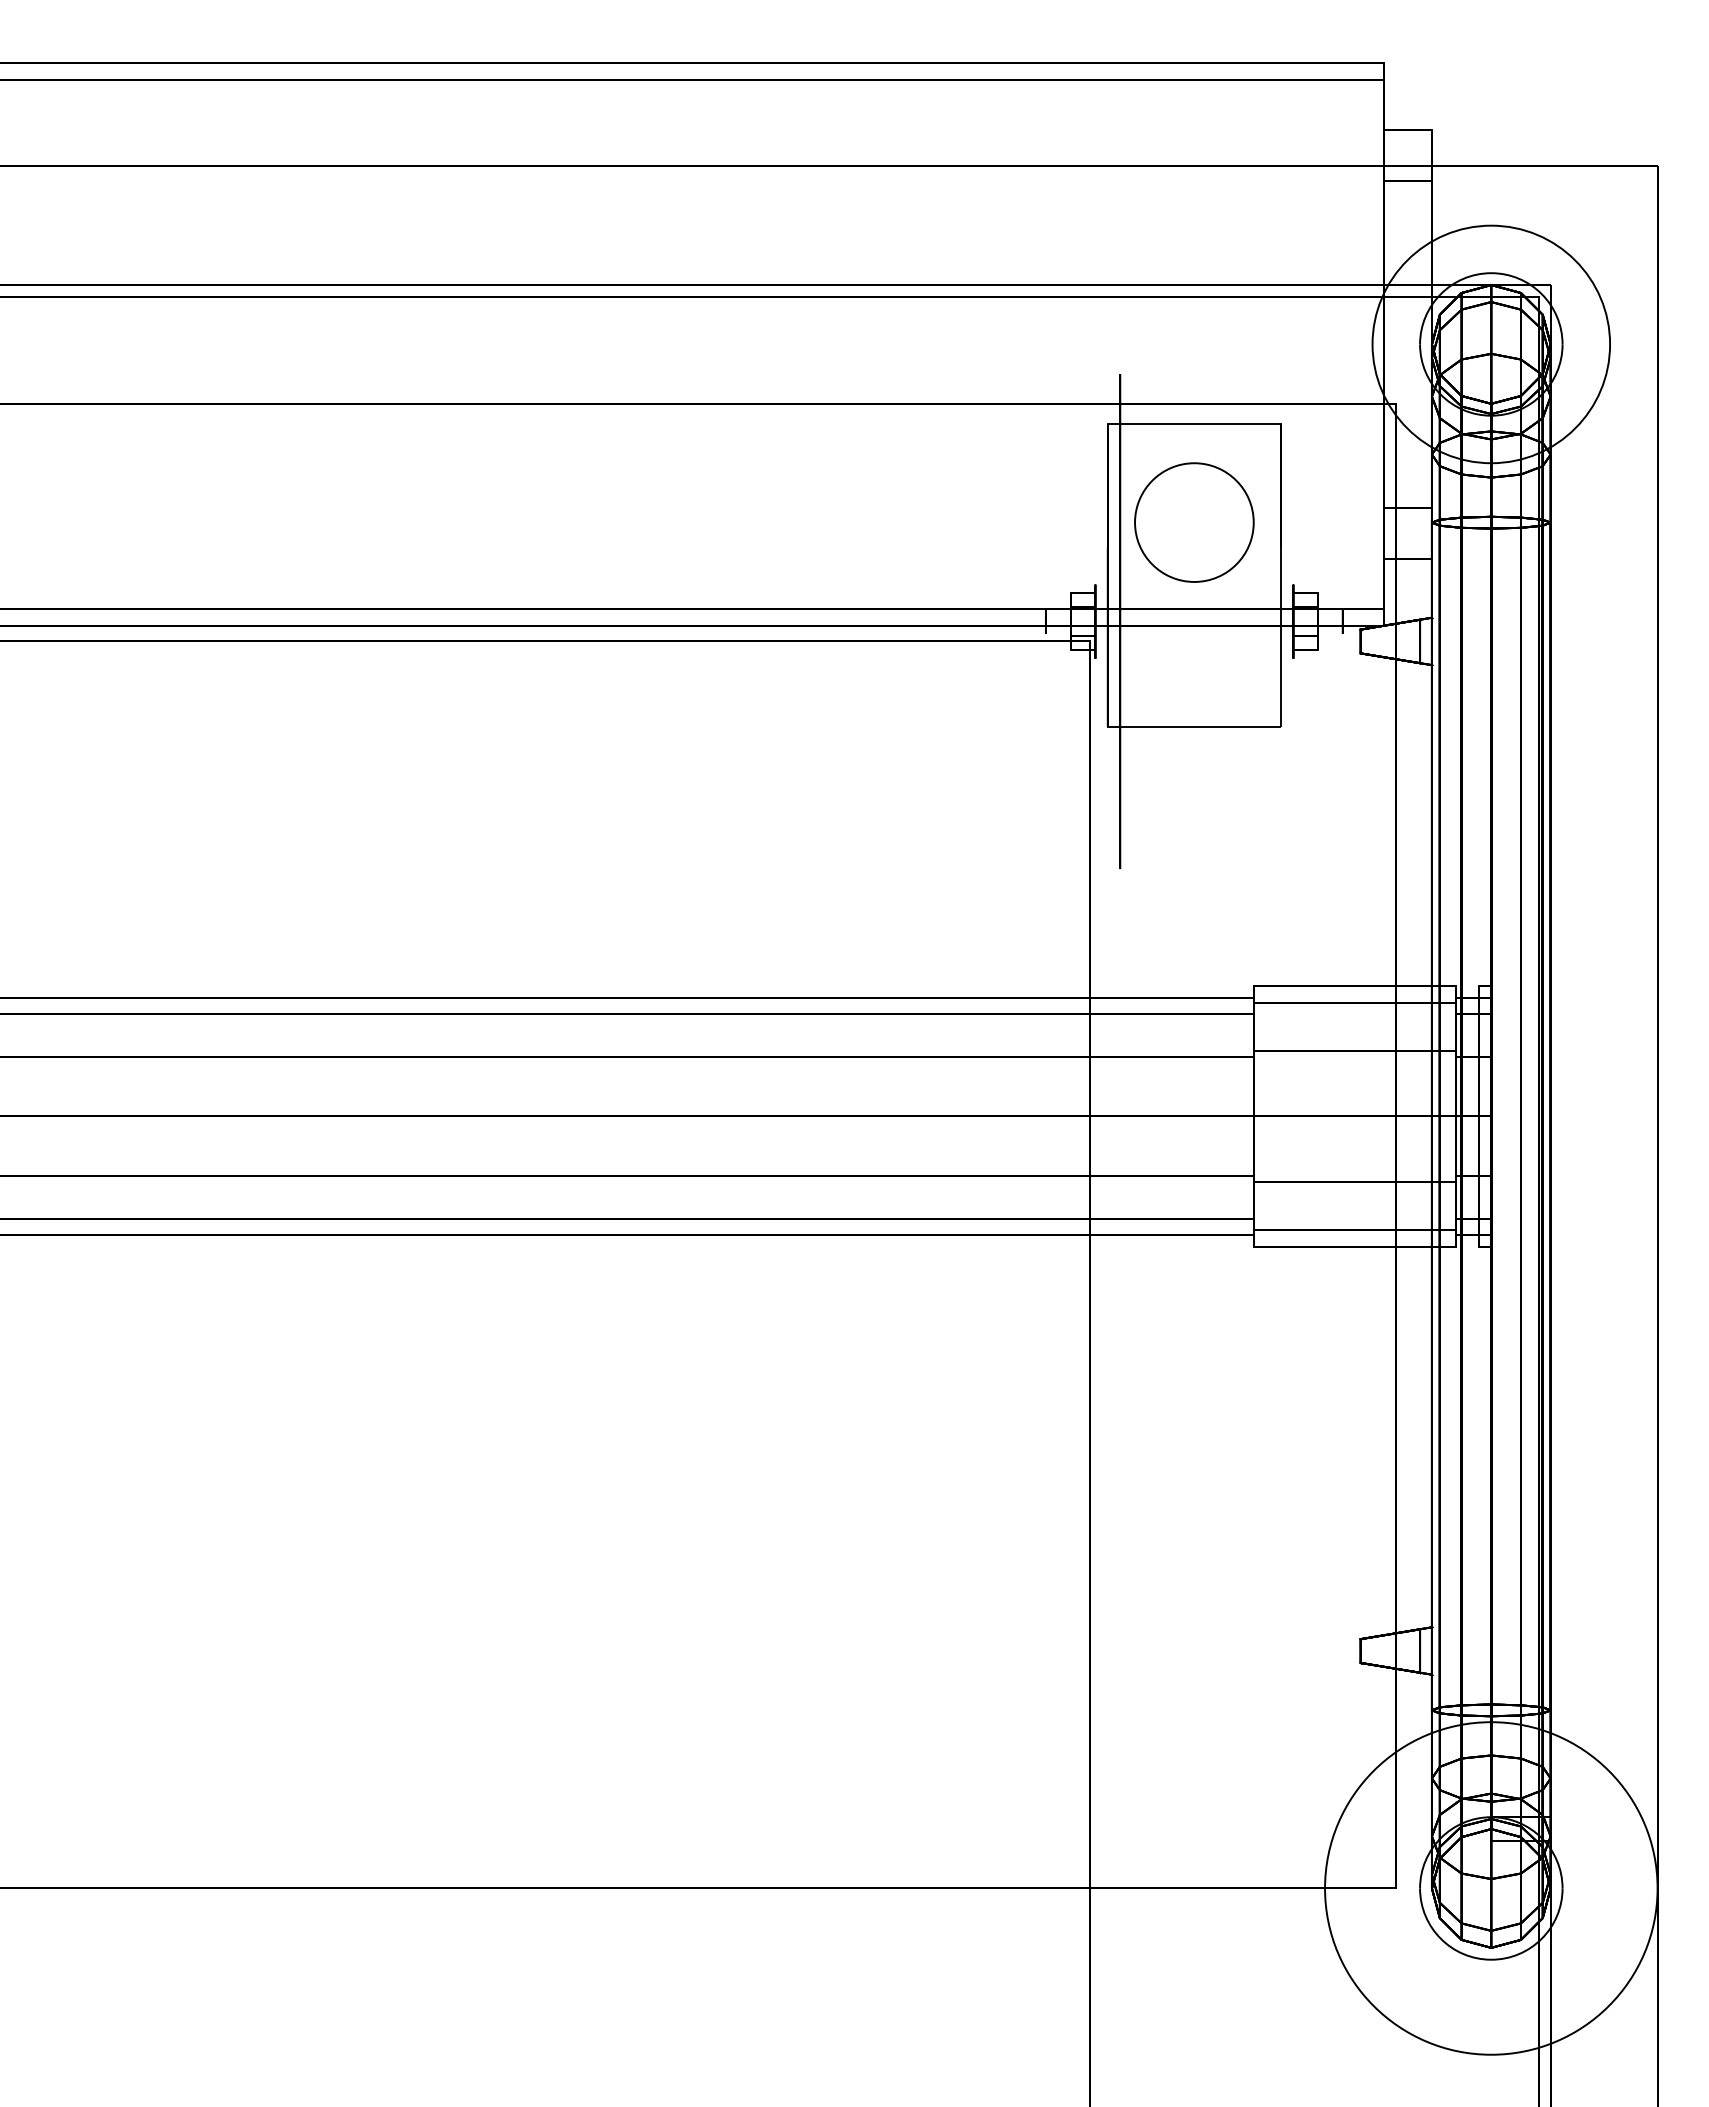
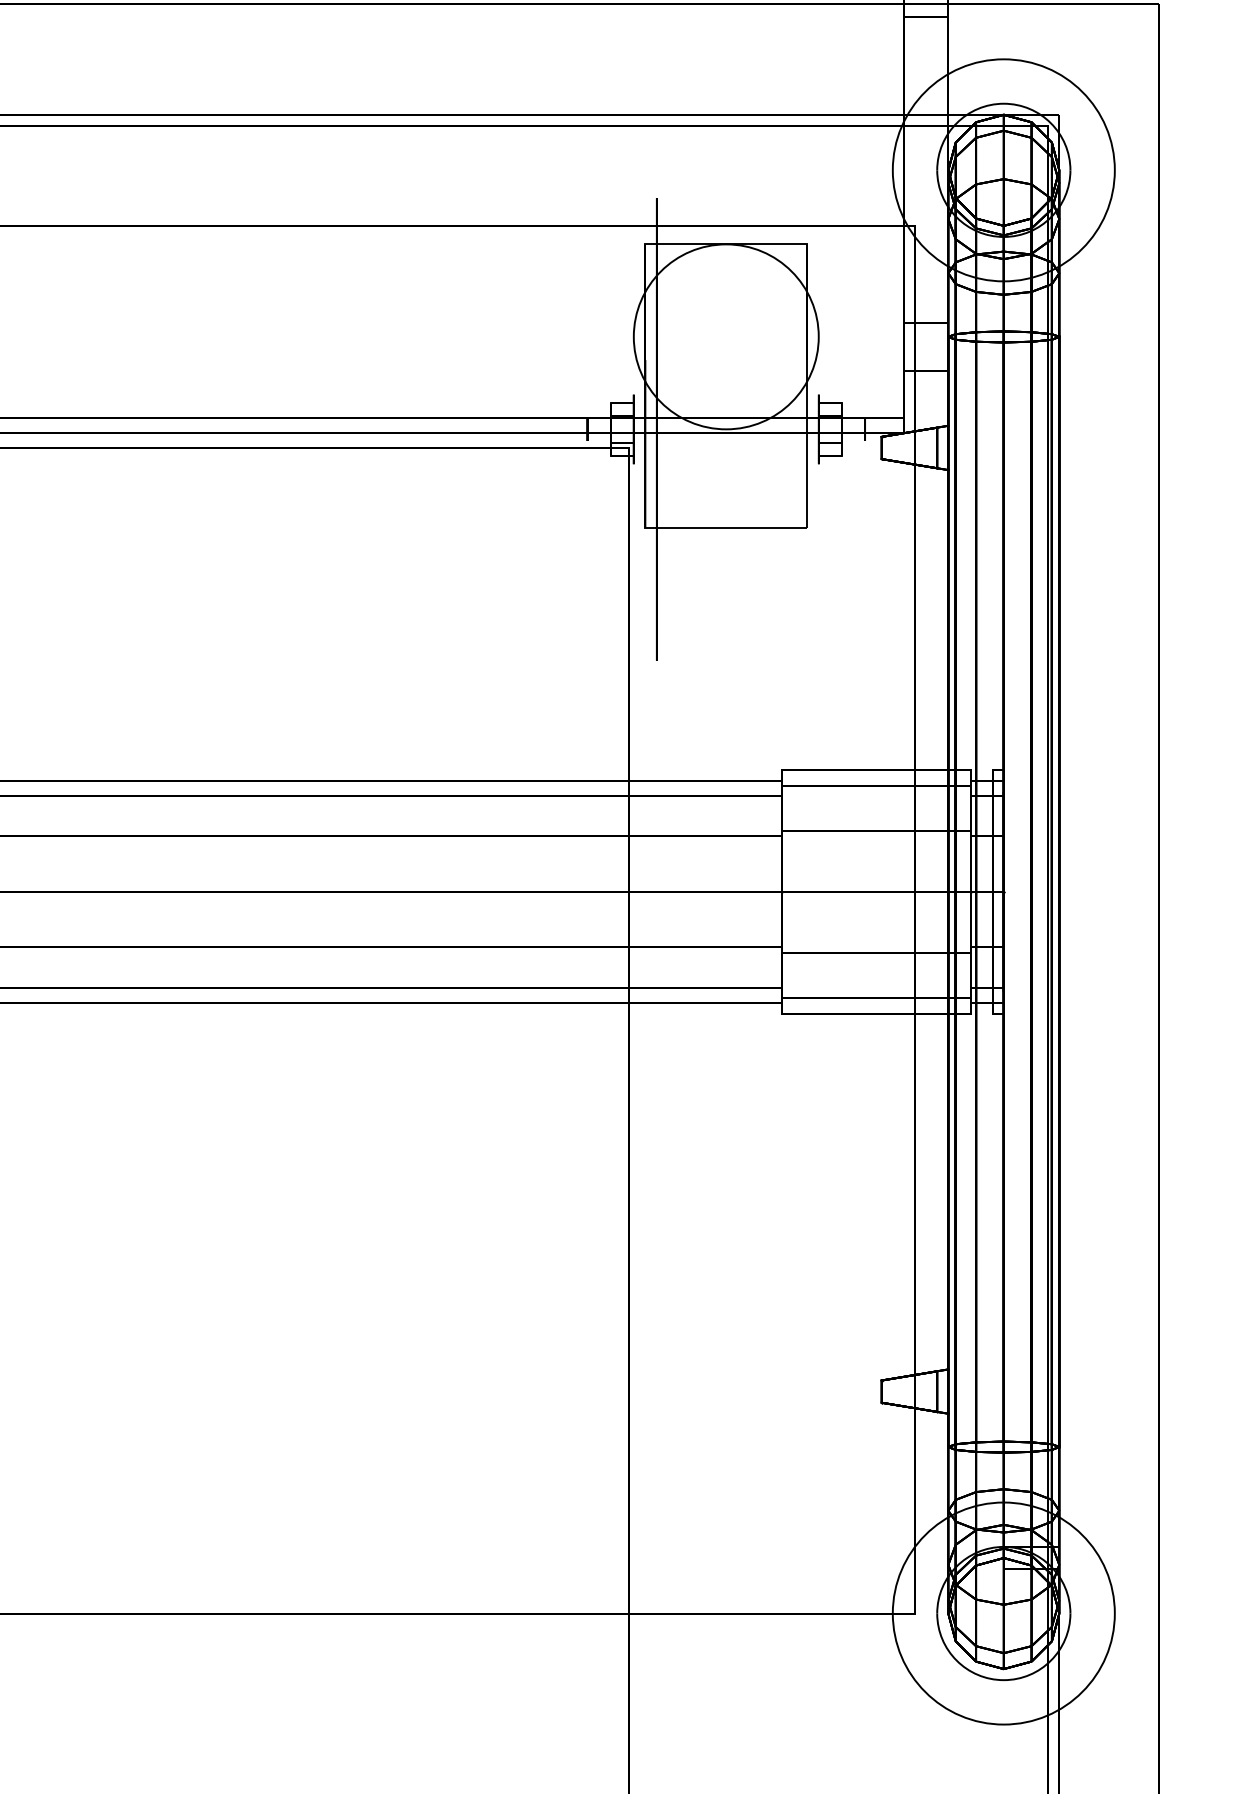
circle: (1194, 522) -> (726, 336), size x1.67
circle: (1491, 1888) -> (1004, 1613), size x0.71

